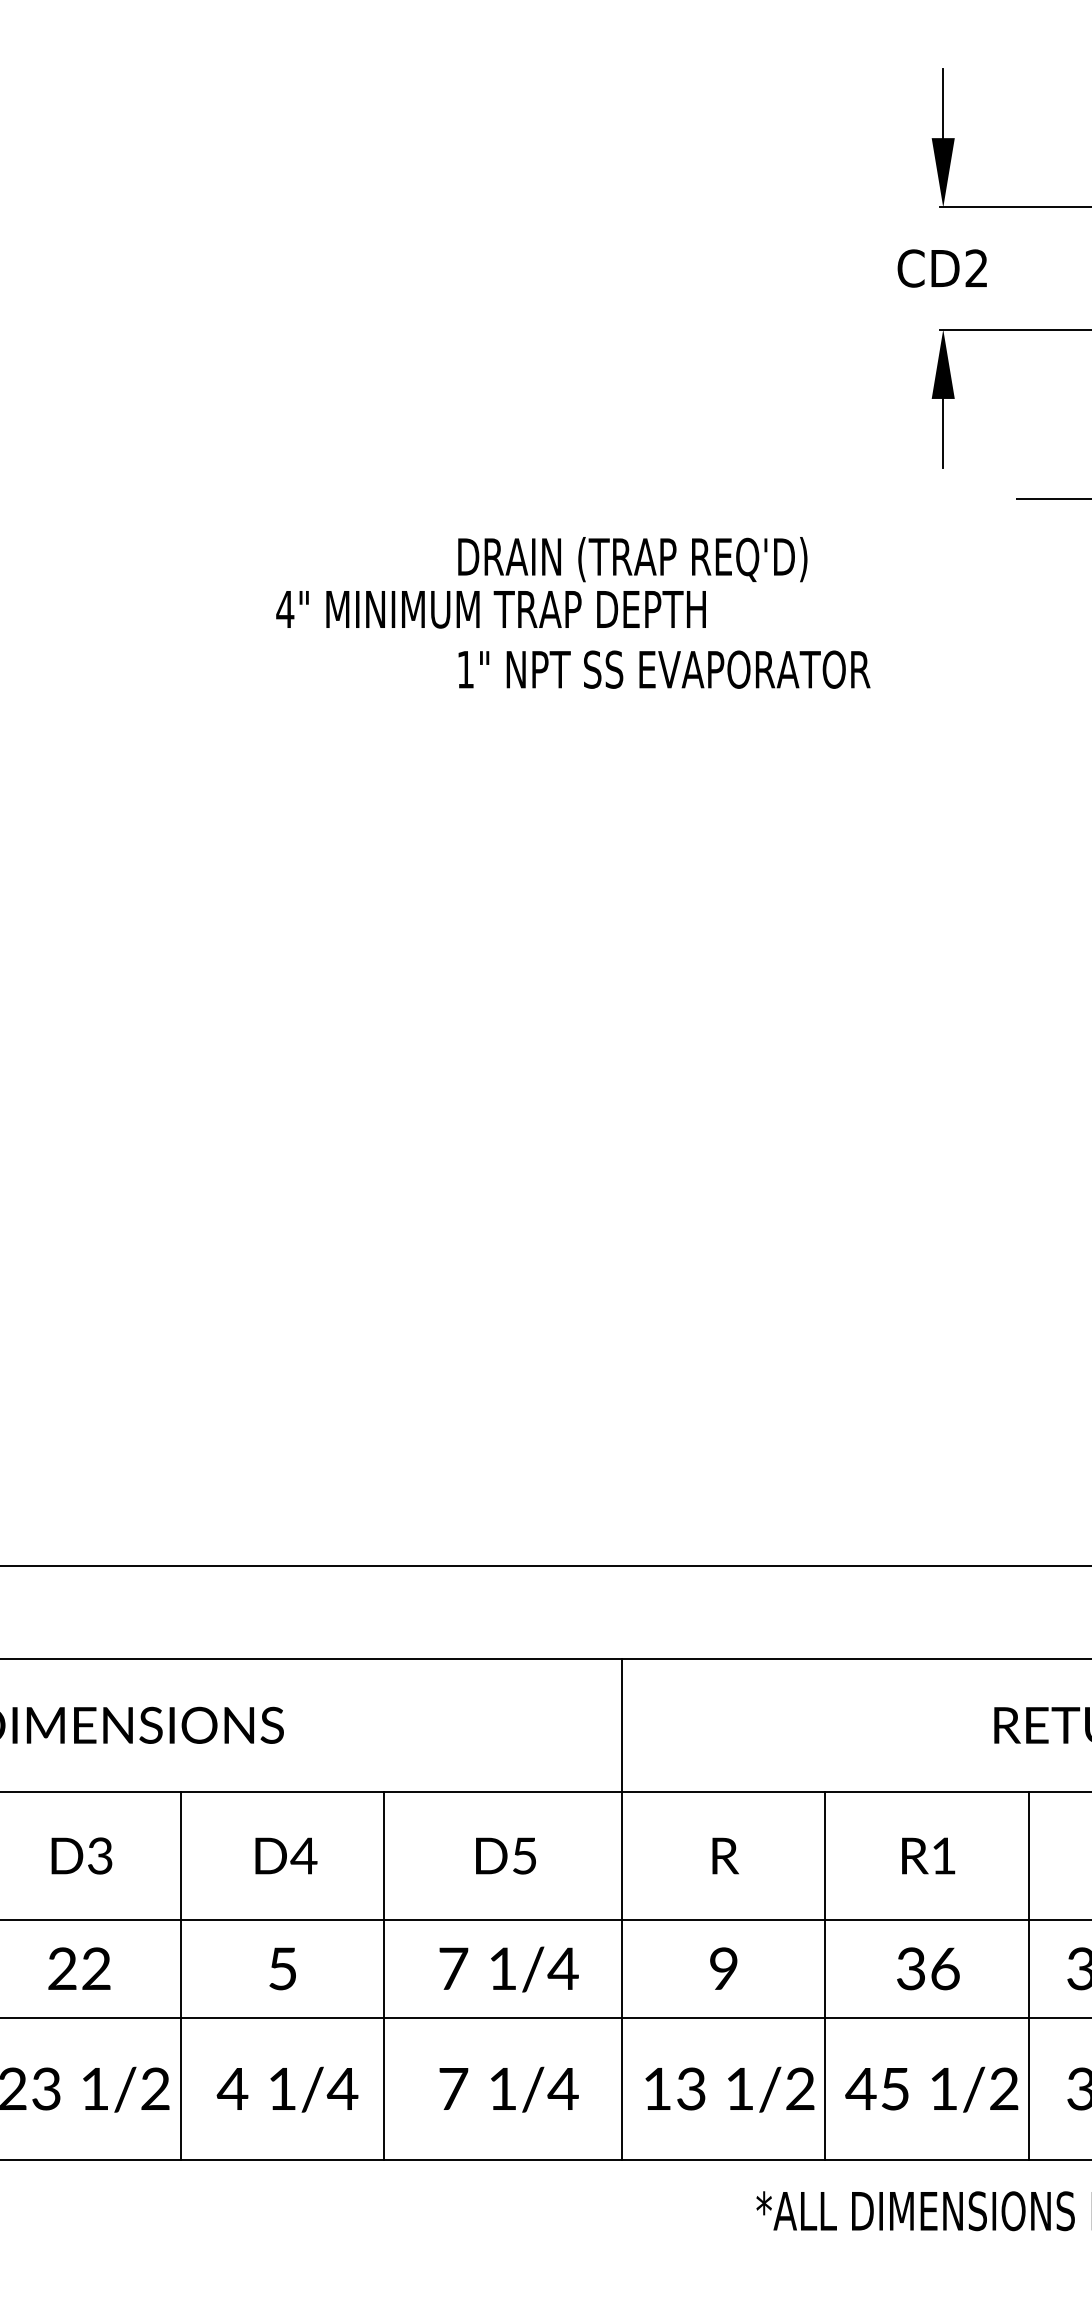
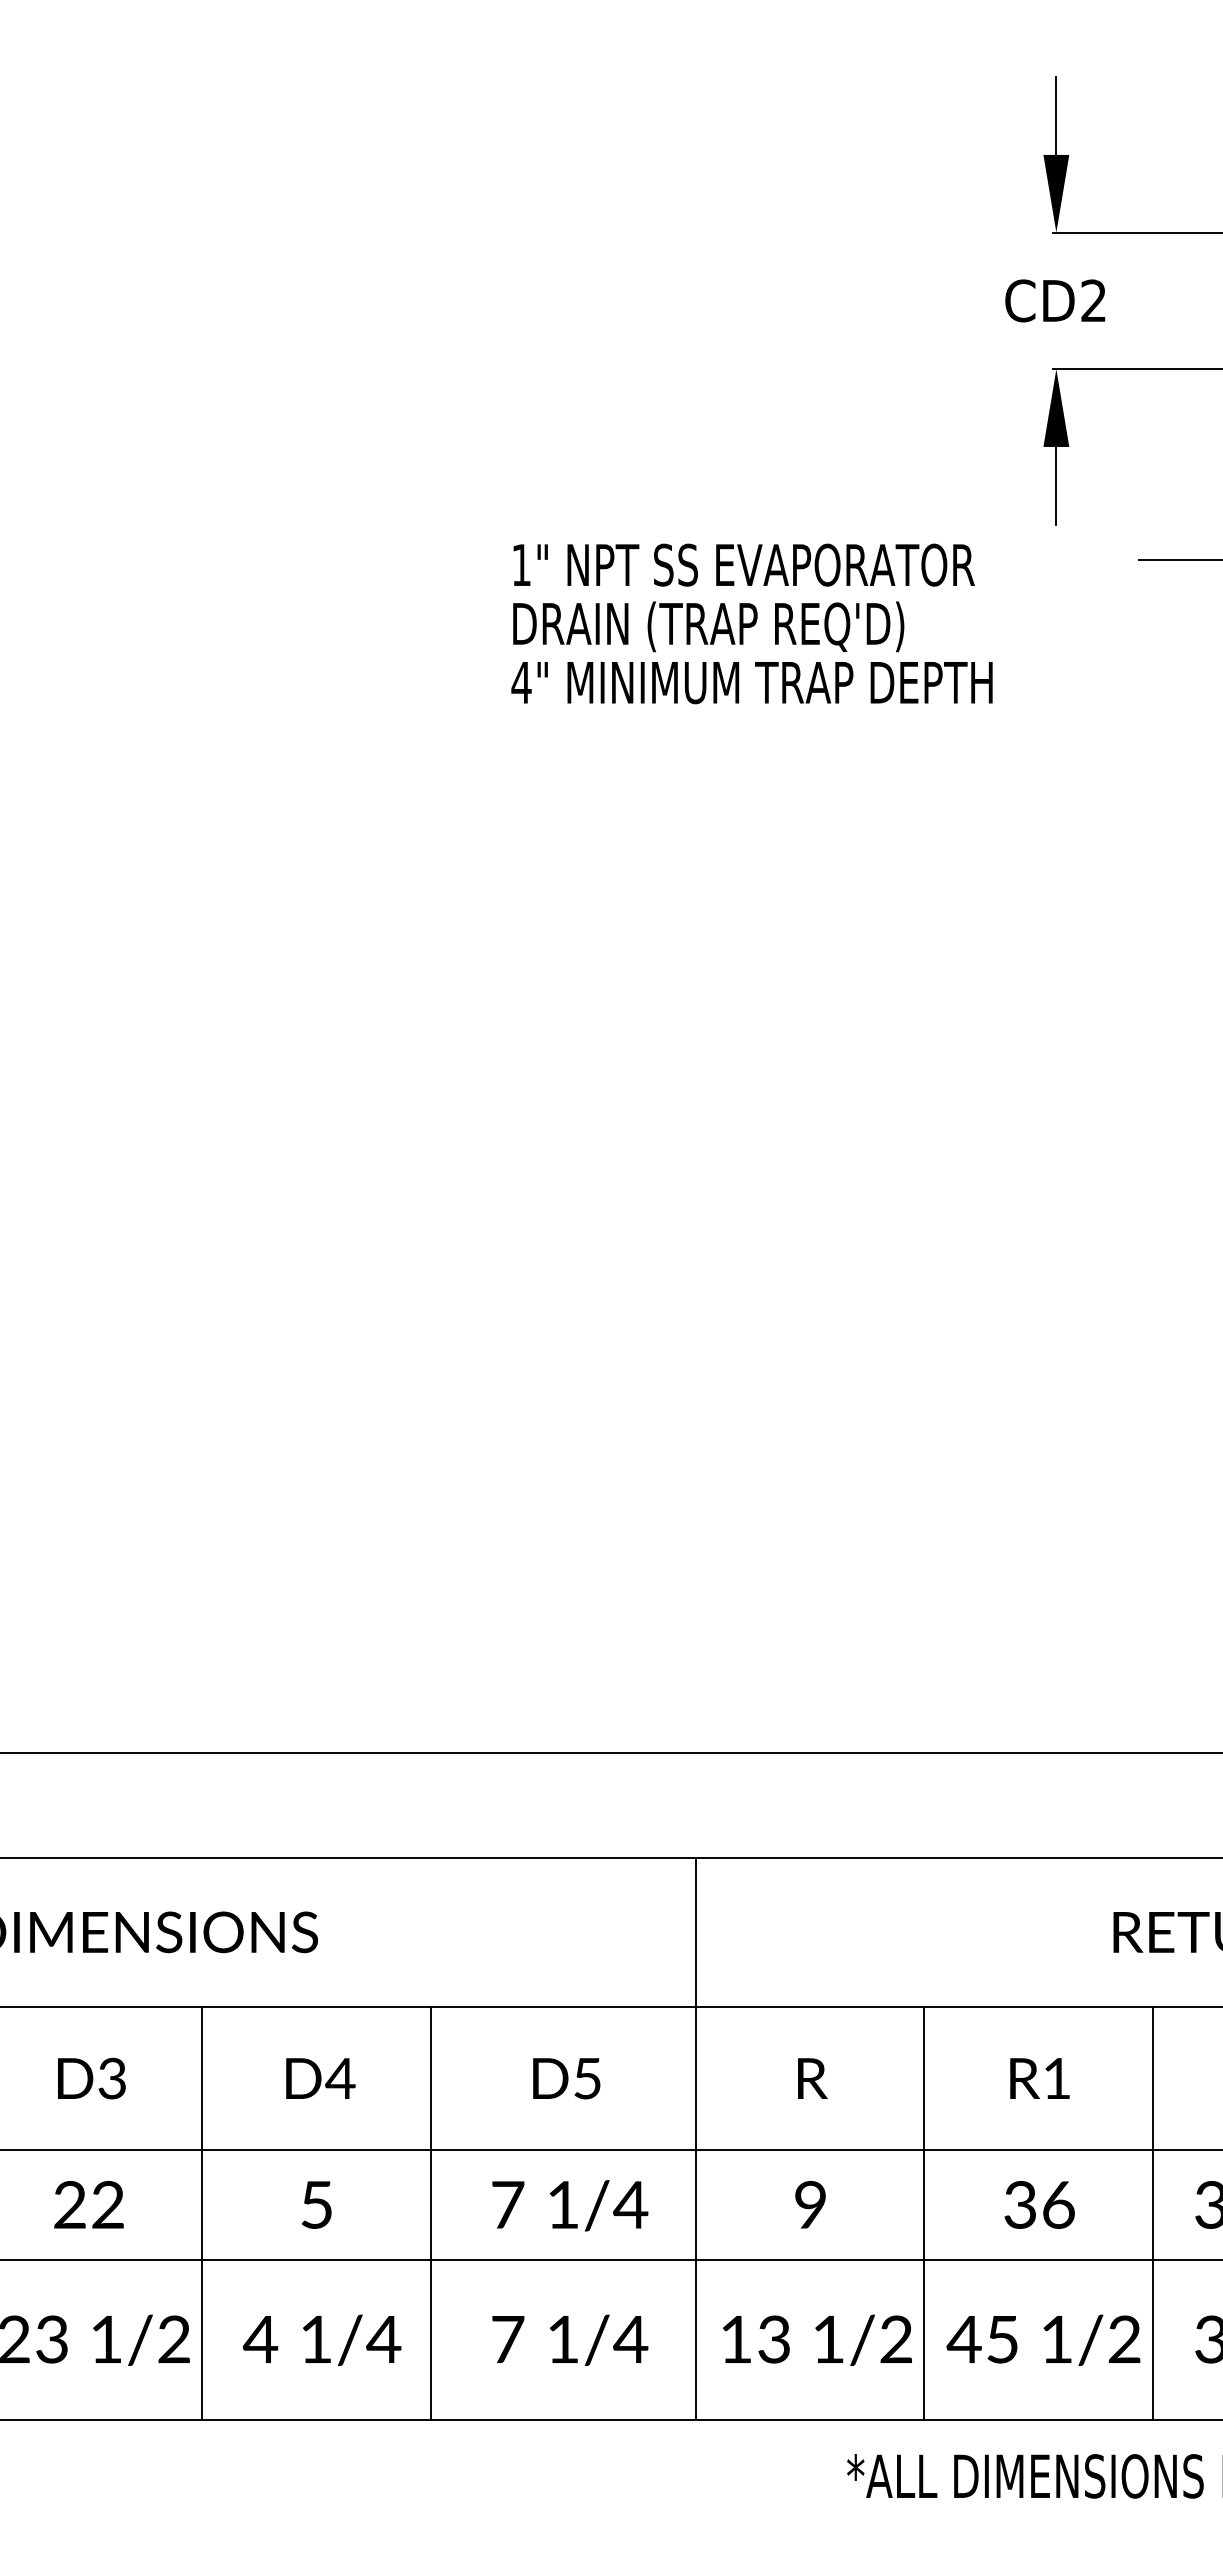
text: (490, 610) -> (751, 683), moved
text: (663, 669) -> (743, 564), moved

